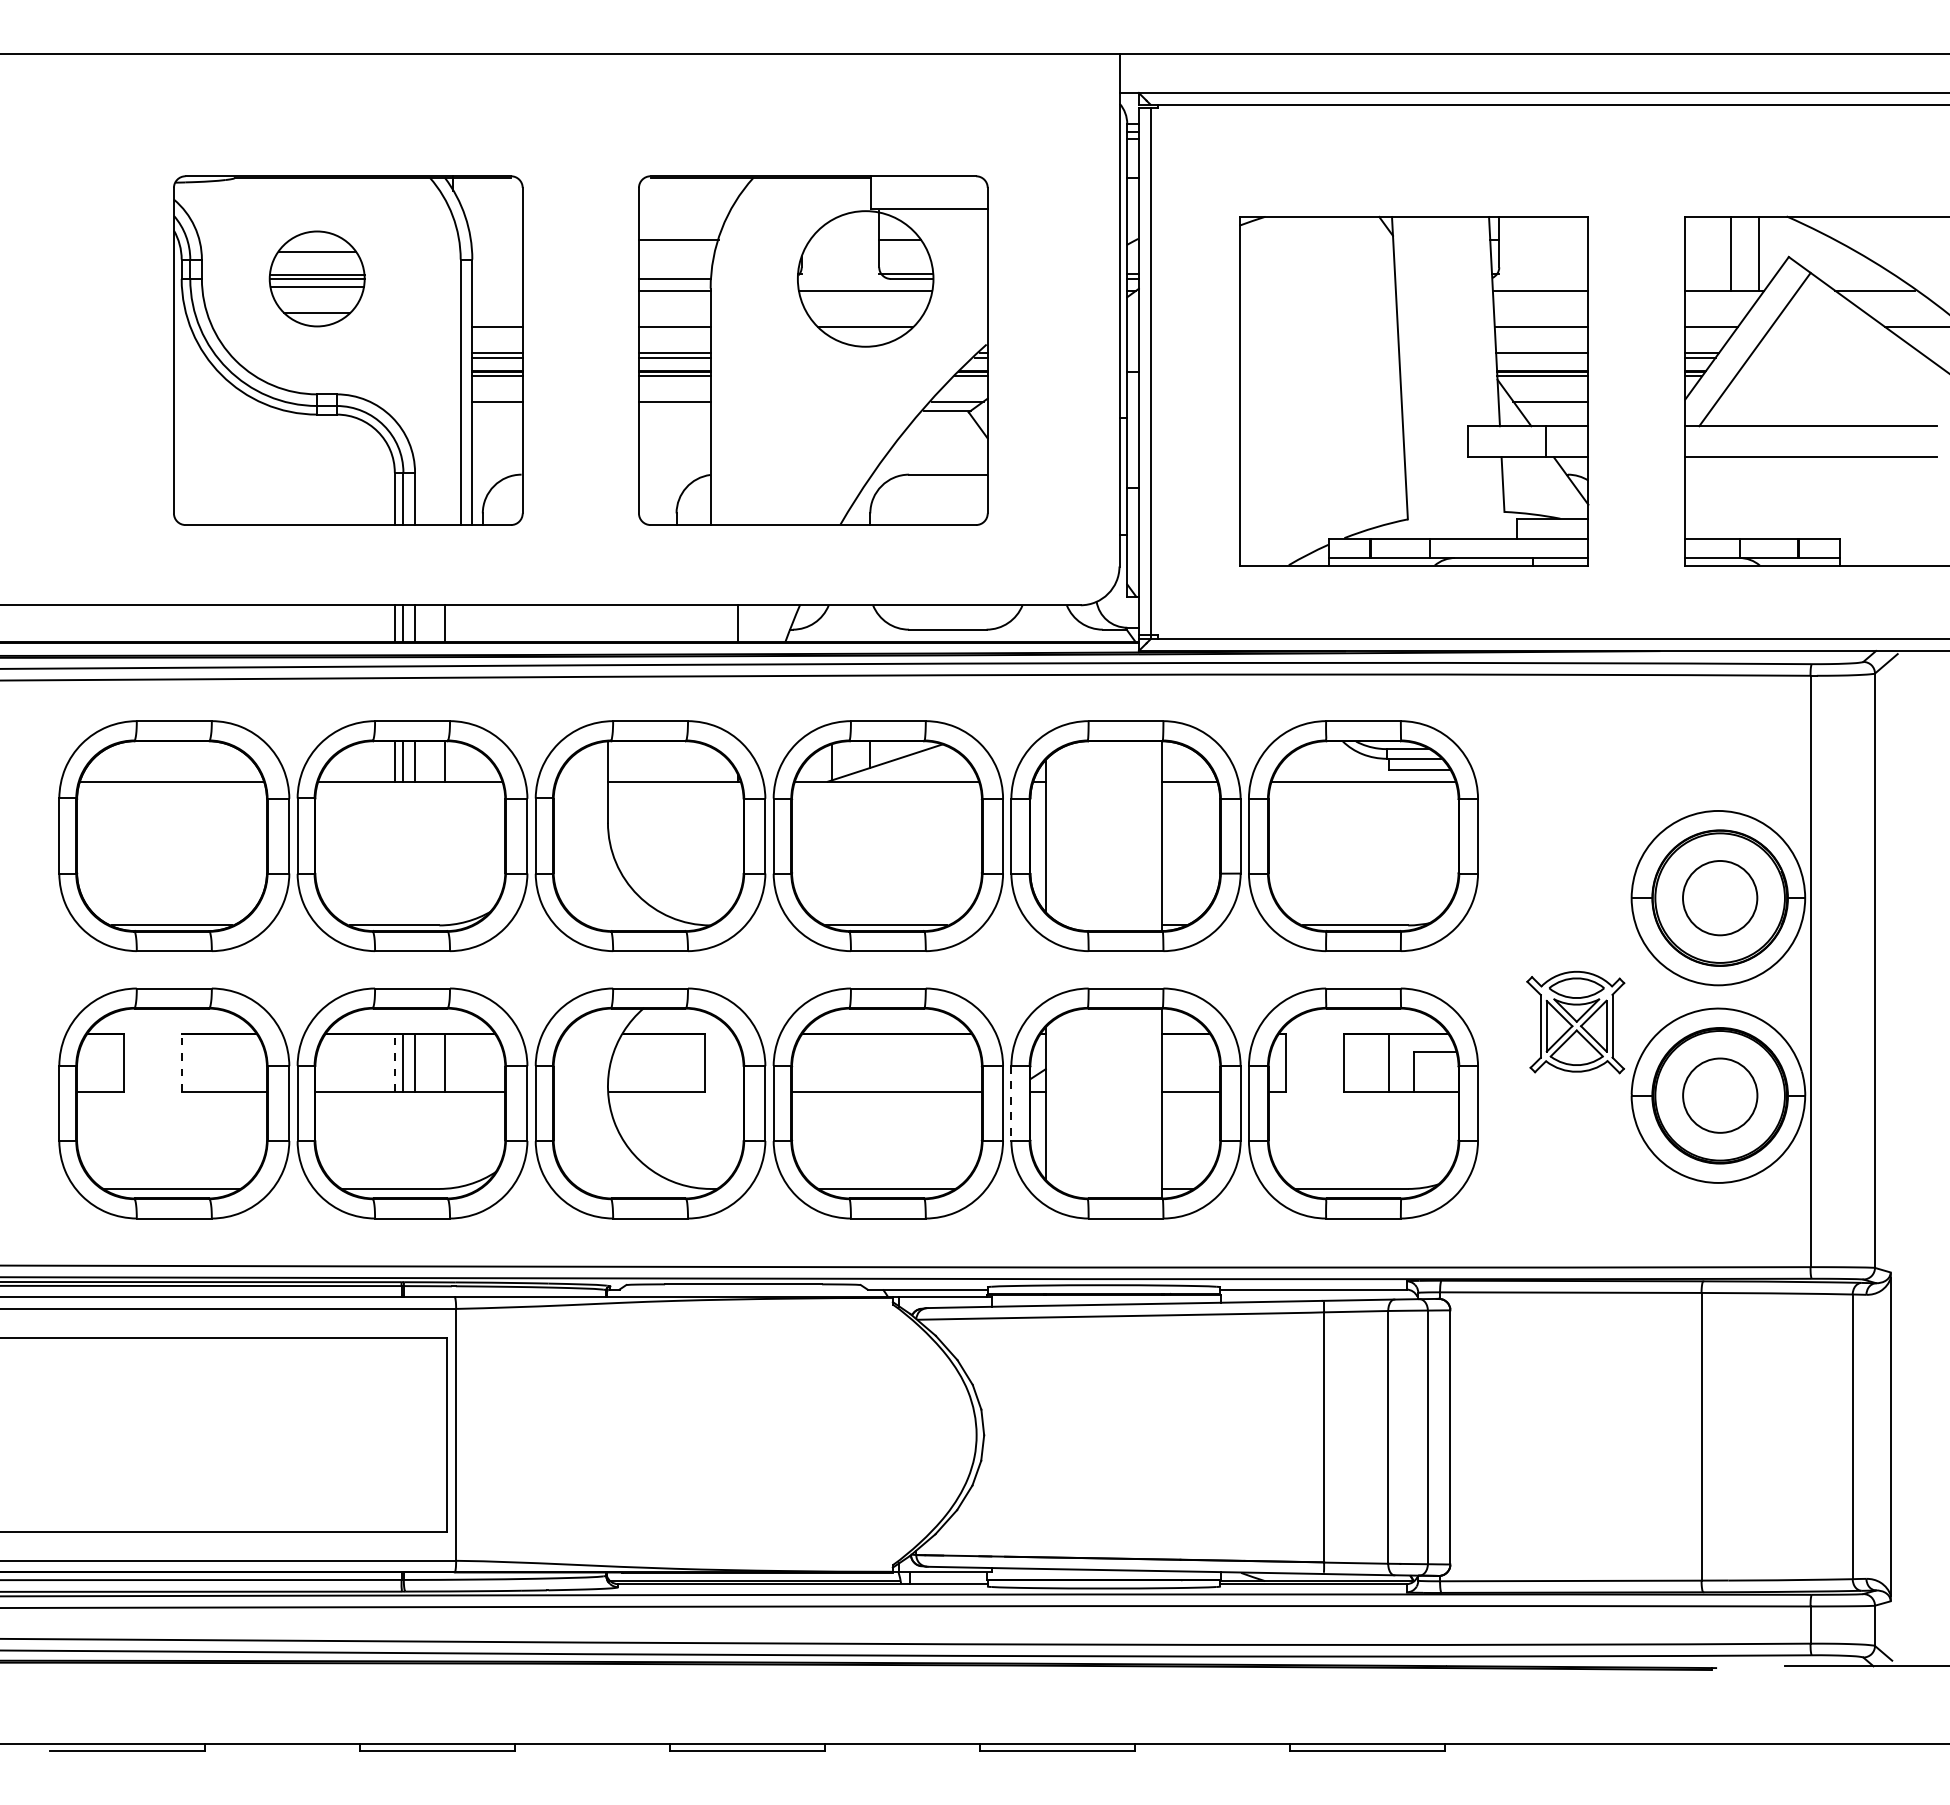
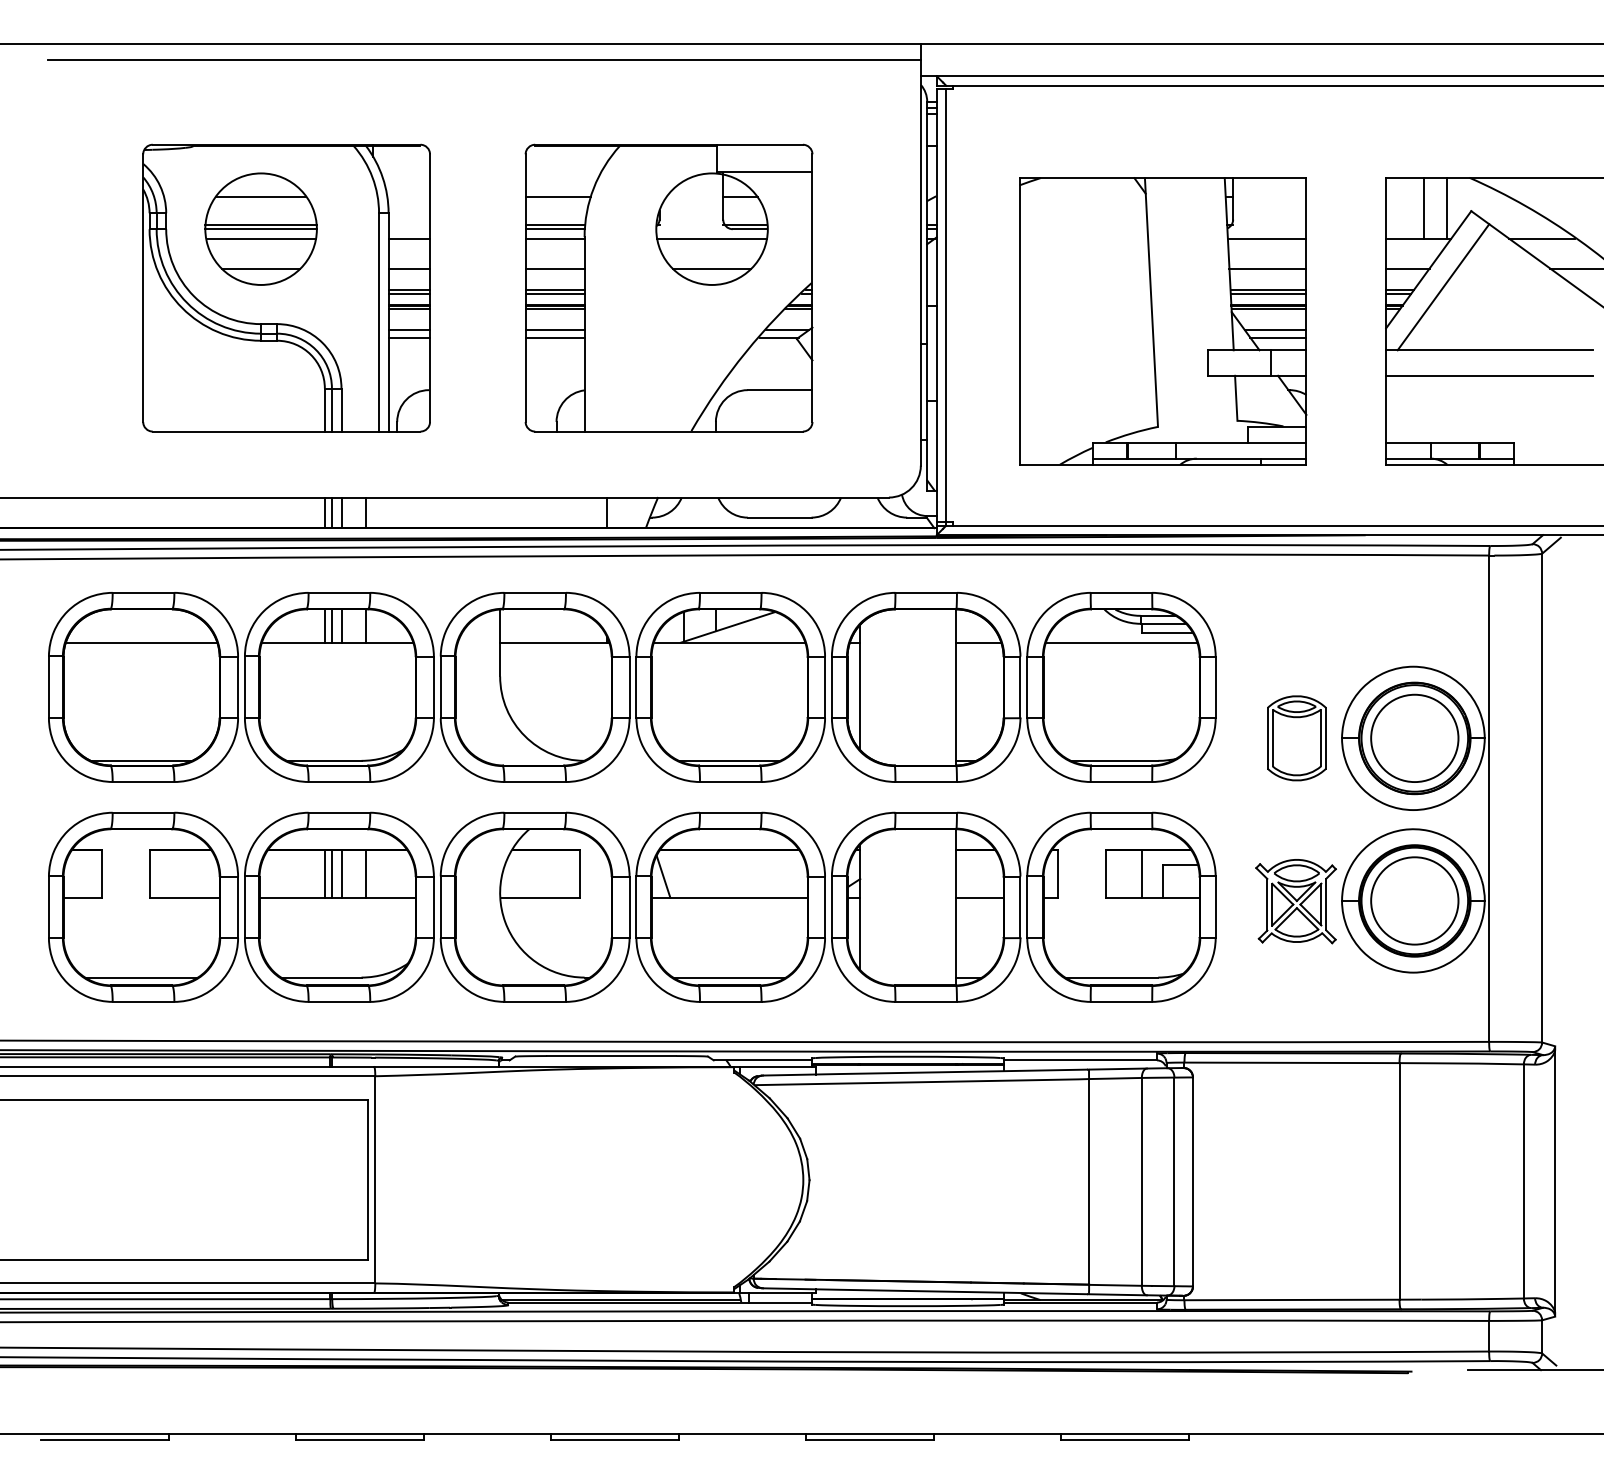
line: (588, 73) -> (484, 60), added
line: (674, 273) -> (554, 224), added
part: (316, 278) -> (260, 228), size x1.43
line: (497, 290) -> (409, 238), added
line: (1542, 357) -> (1268, 293), added
line: (497, 410) -> (409, 337), added
line: (674, 410) -> (554, 337), added
line: (1554, 410) -> (1278, 337), added
part: (1576, 898) -> (1296, 738), added
circle: (1720, 898) -> (1415, 738), size x1.43
part: (1575, 1022) -> (1295, 901), moved
line: (181, 1062) -> (149, 873), dashed -> solid
line: (394, 1063) -> (324, 874), dashed -> solid
line: (806, 1066) -> (663, 876), added
circle: (1720, 1095) -> (1415, 900), size x1.43
line: (1011, 1103) -> (832, 907), dashed -> solid

